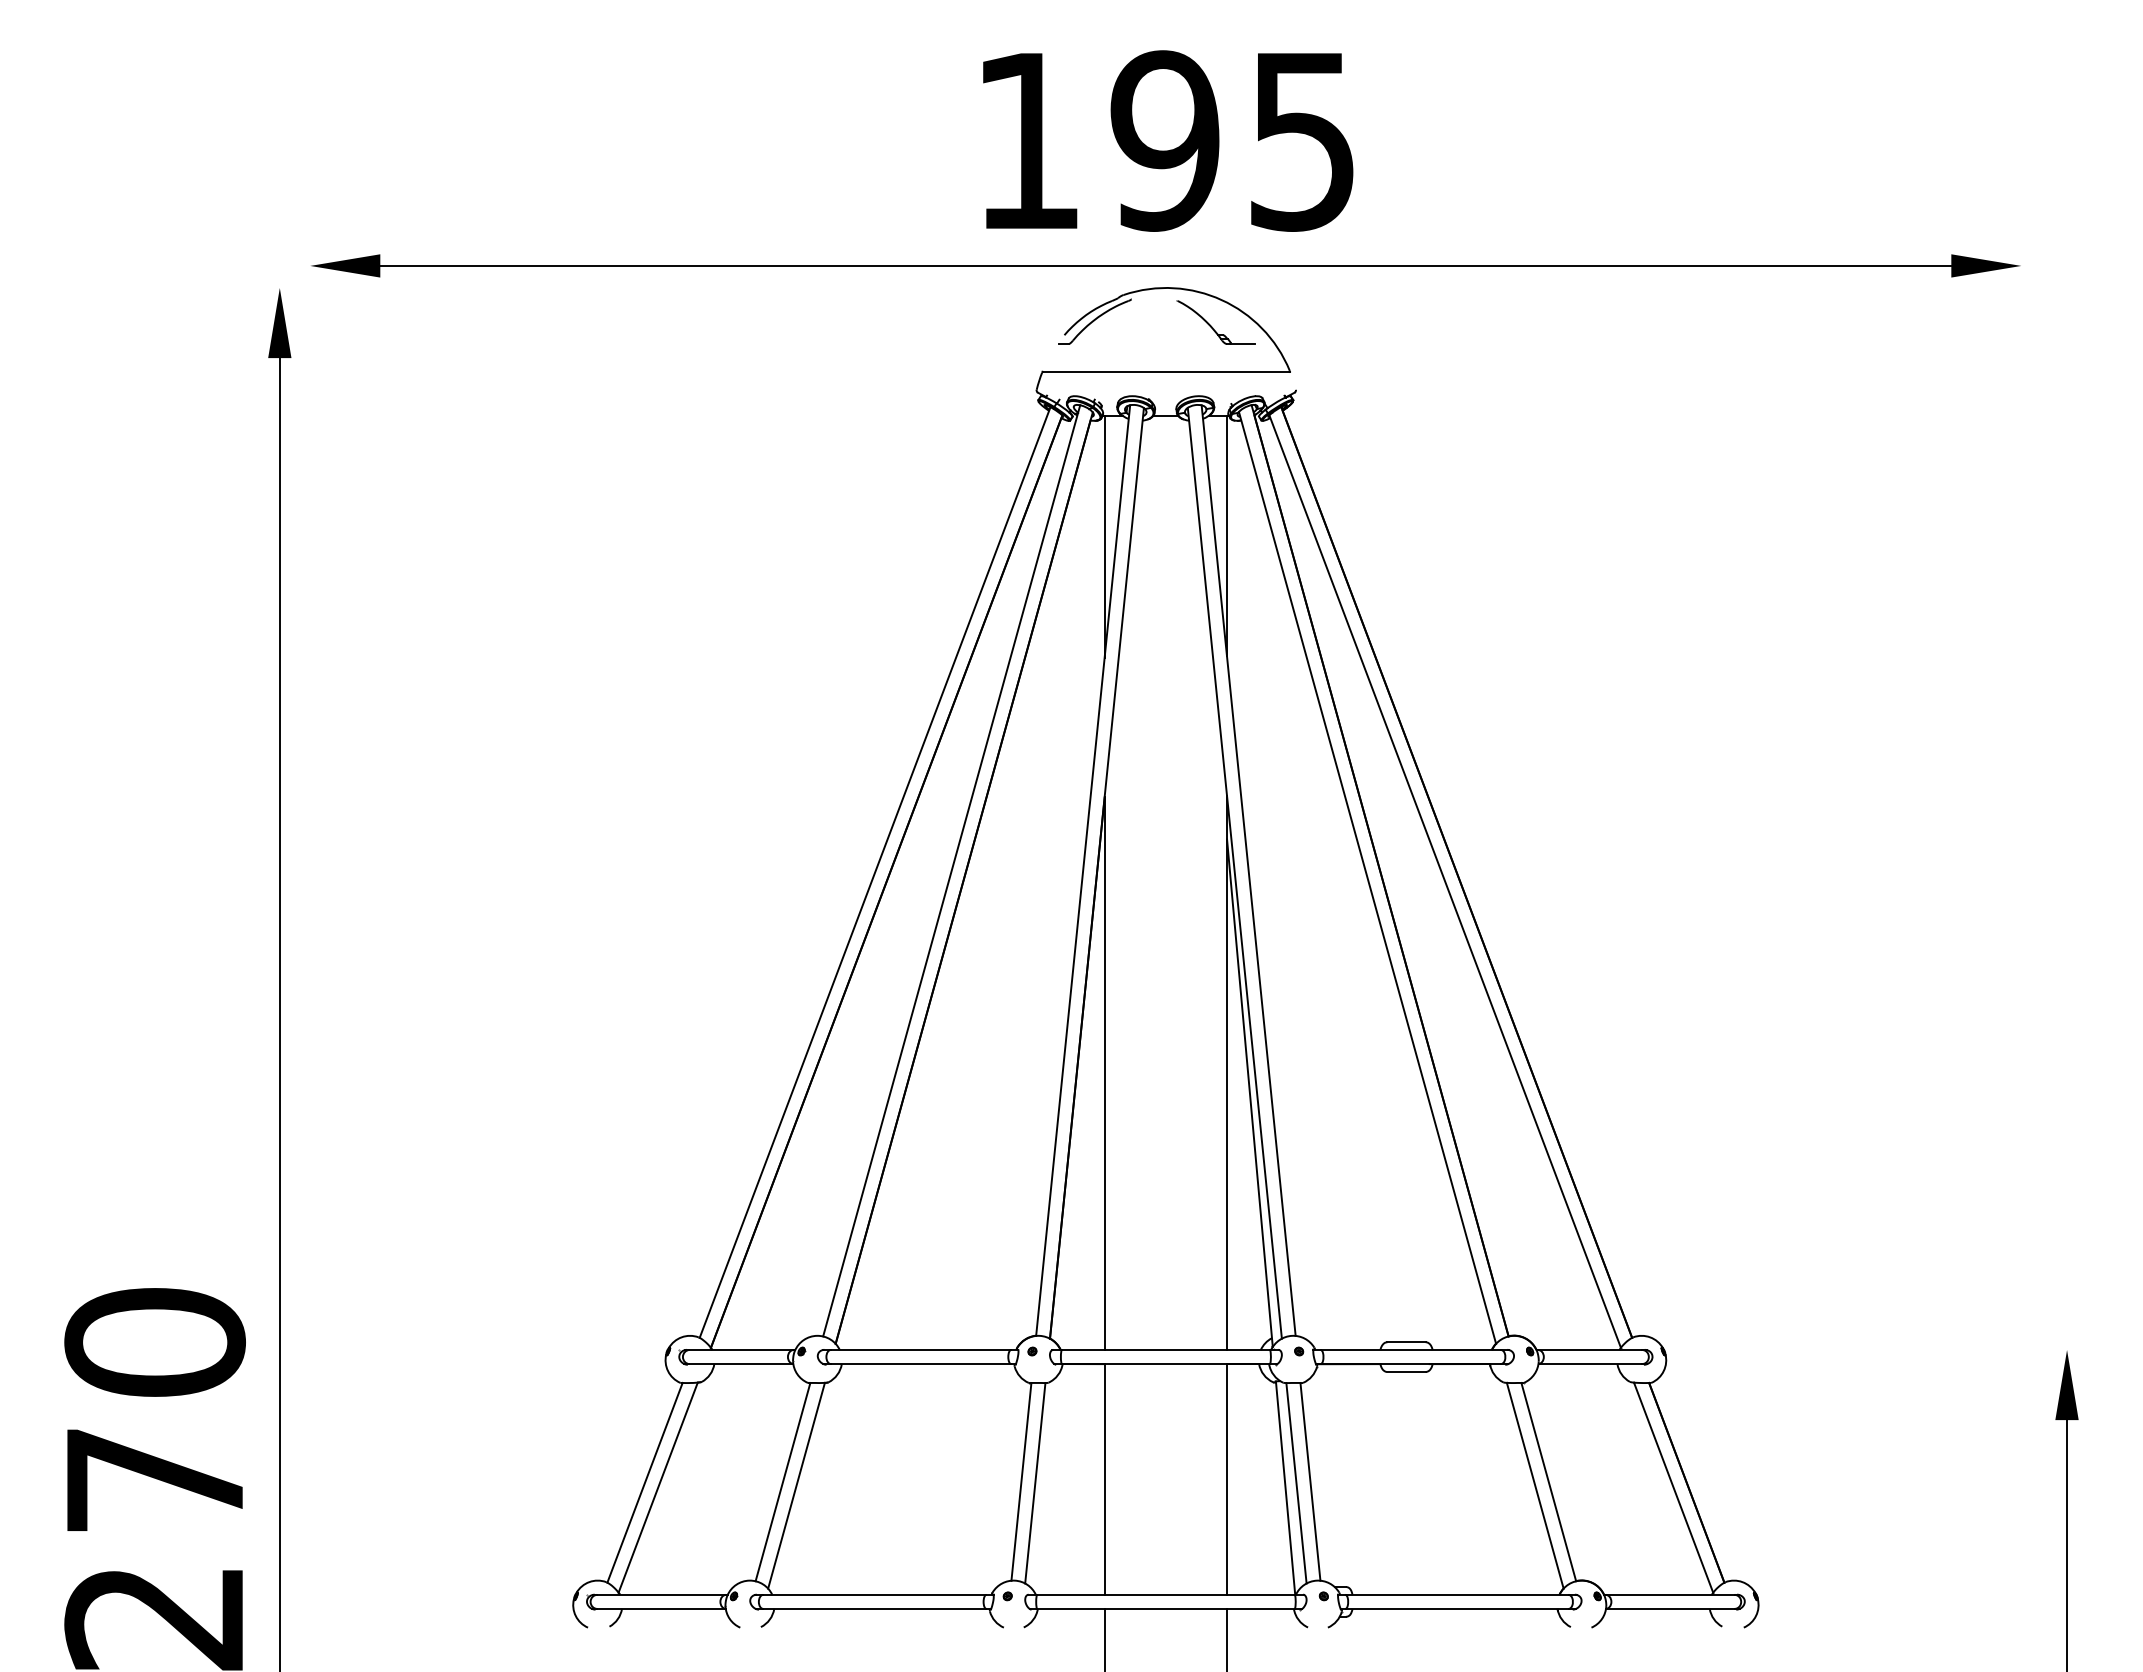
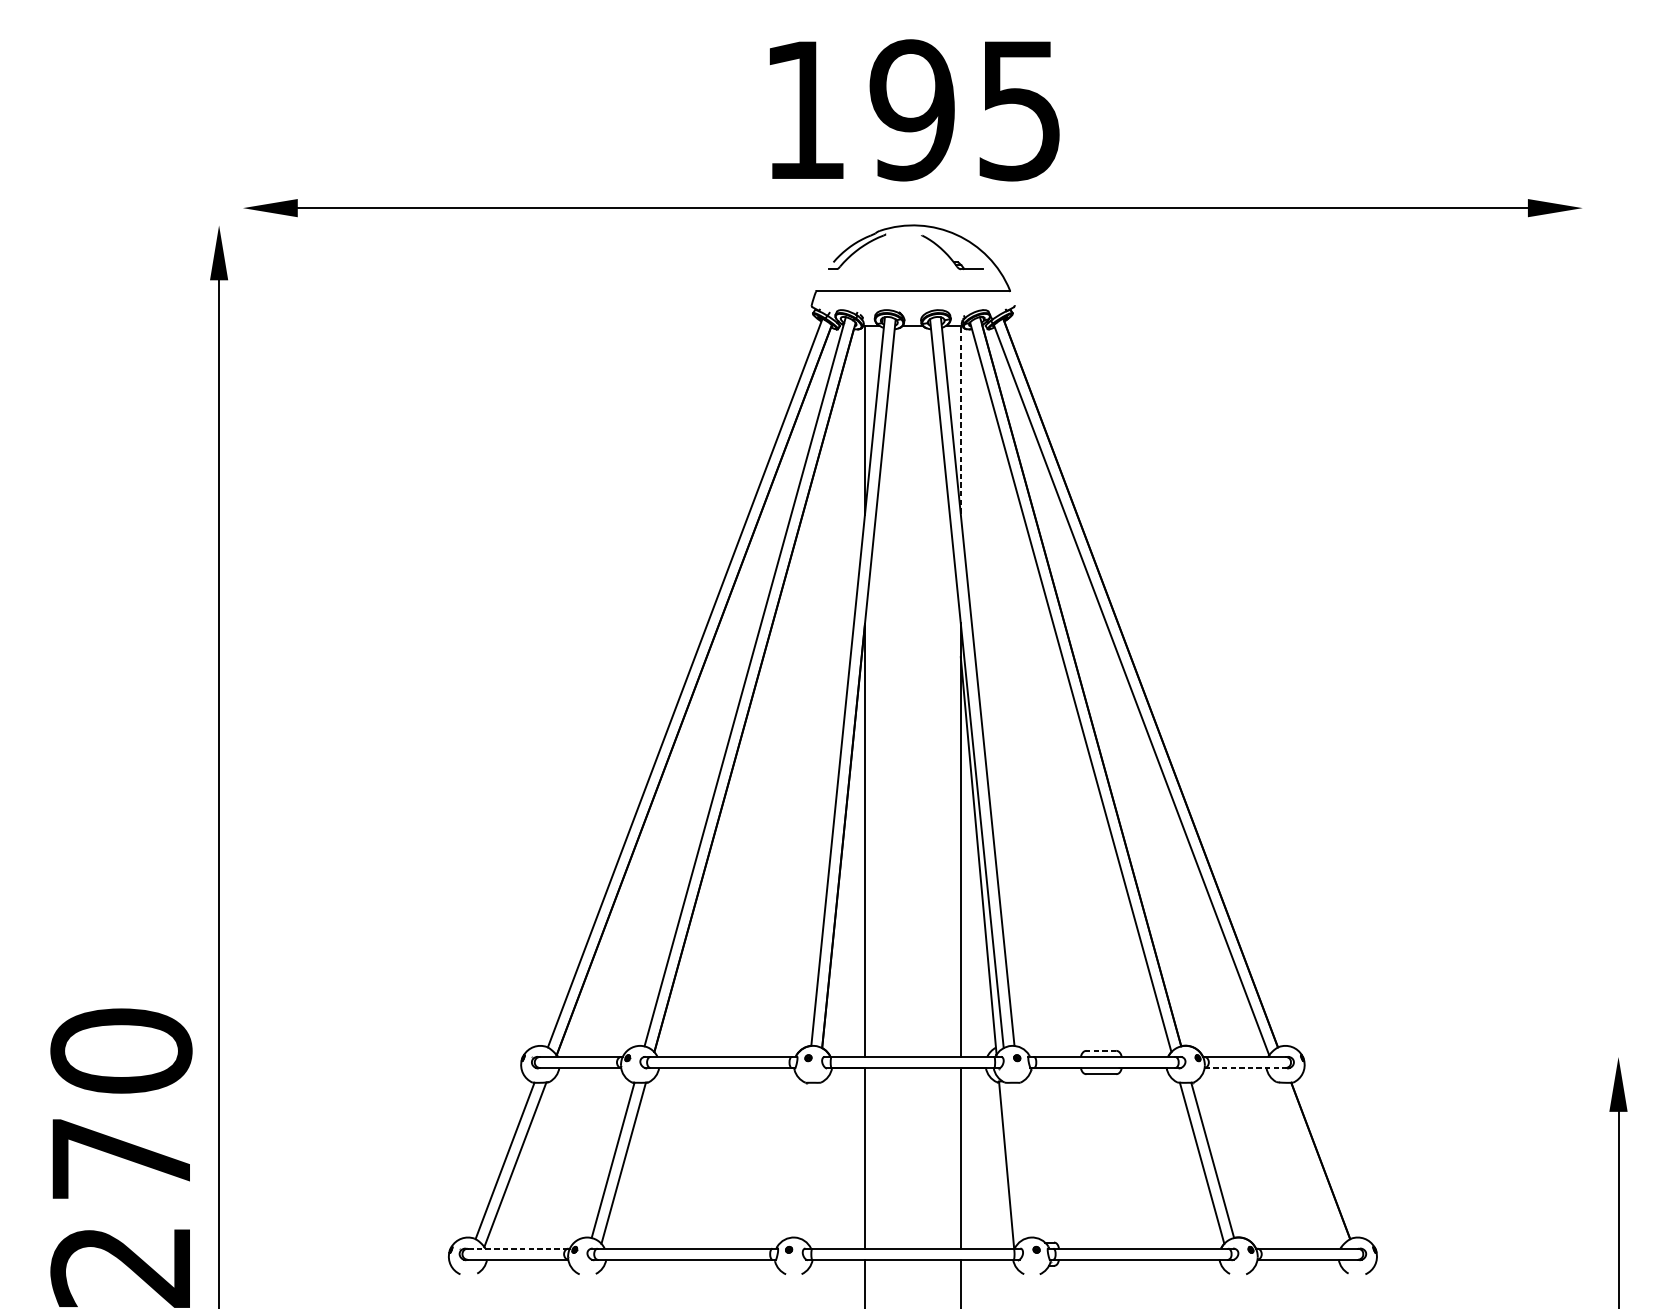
line: (1227, 535) -> (961, 419), solid -> dashed
line: (1406, 1342) -> (1101, 1051), solid -> dashed
line: (1590, 1364) -> (1245, 1068), solid -> dashed
line: (1021, 1481) -> (799, 1159), removed
line: (1310, 1481) -> (1026, 1159), removed
line: (1035, 1483) -> (810, 1161), removed
line: (1296, 1483) -> (1015, 1161), removed
line: (1673, 1487) -> (1310, 1164), removed
line: (661, 1594) -> (517, 1248), solid -> dashed

